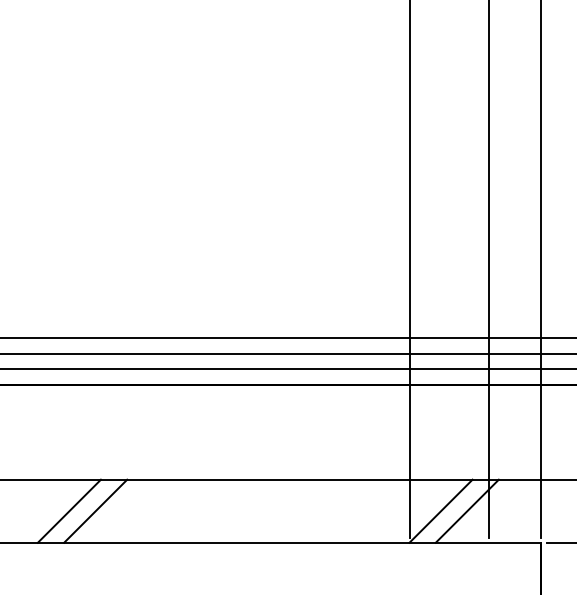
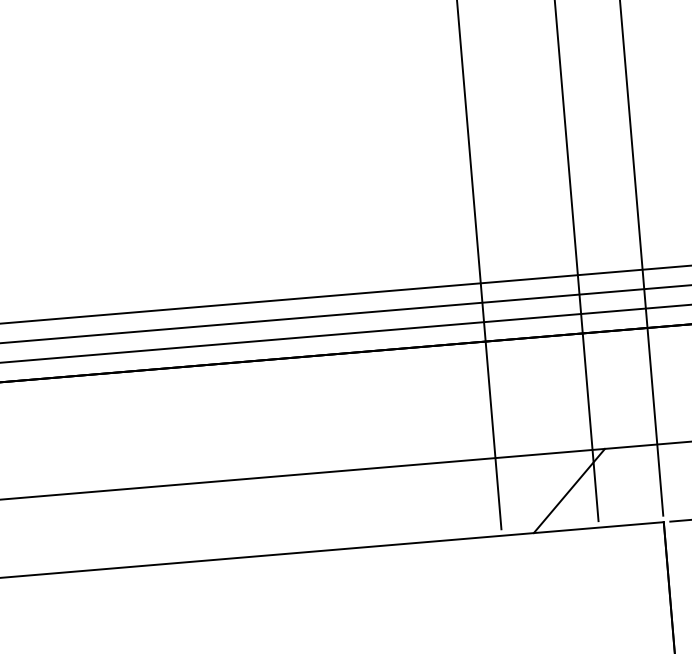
line: (68, 510) -> (78, 531), removed
line: (95, 510) -> (111, 528), removed
line: (440, 510) -> (536, 492), removed

